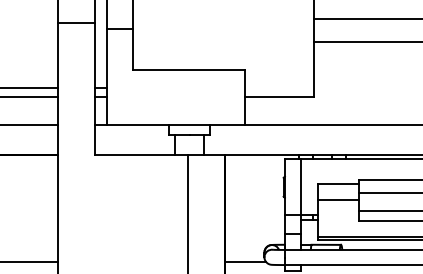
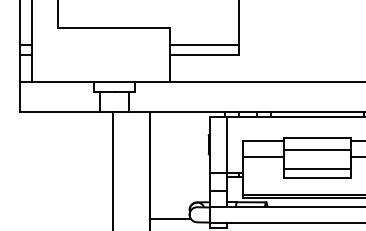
line: (278, 87) -> (203, 44), added

